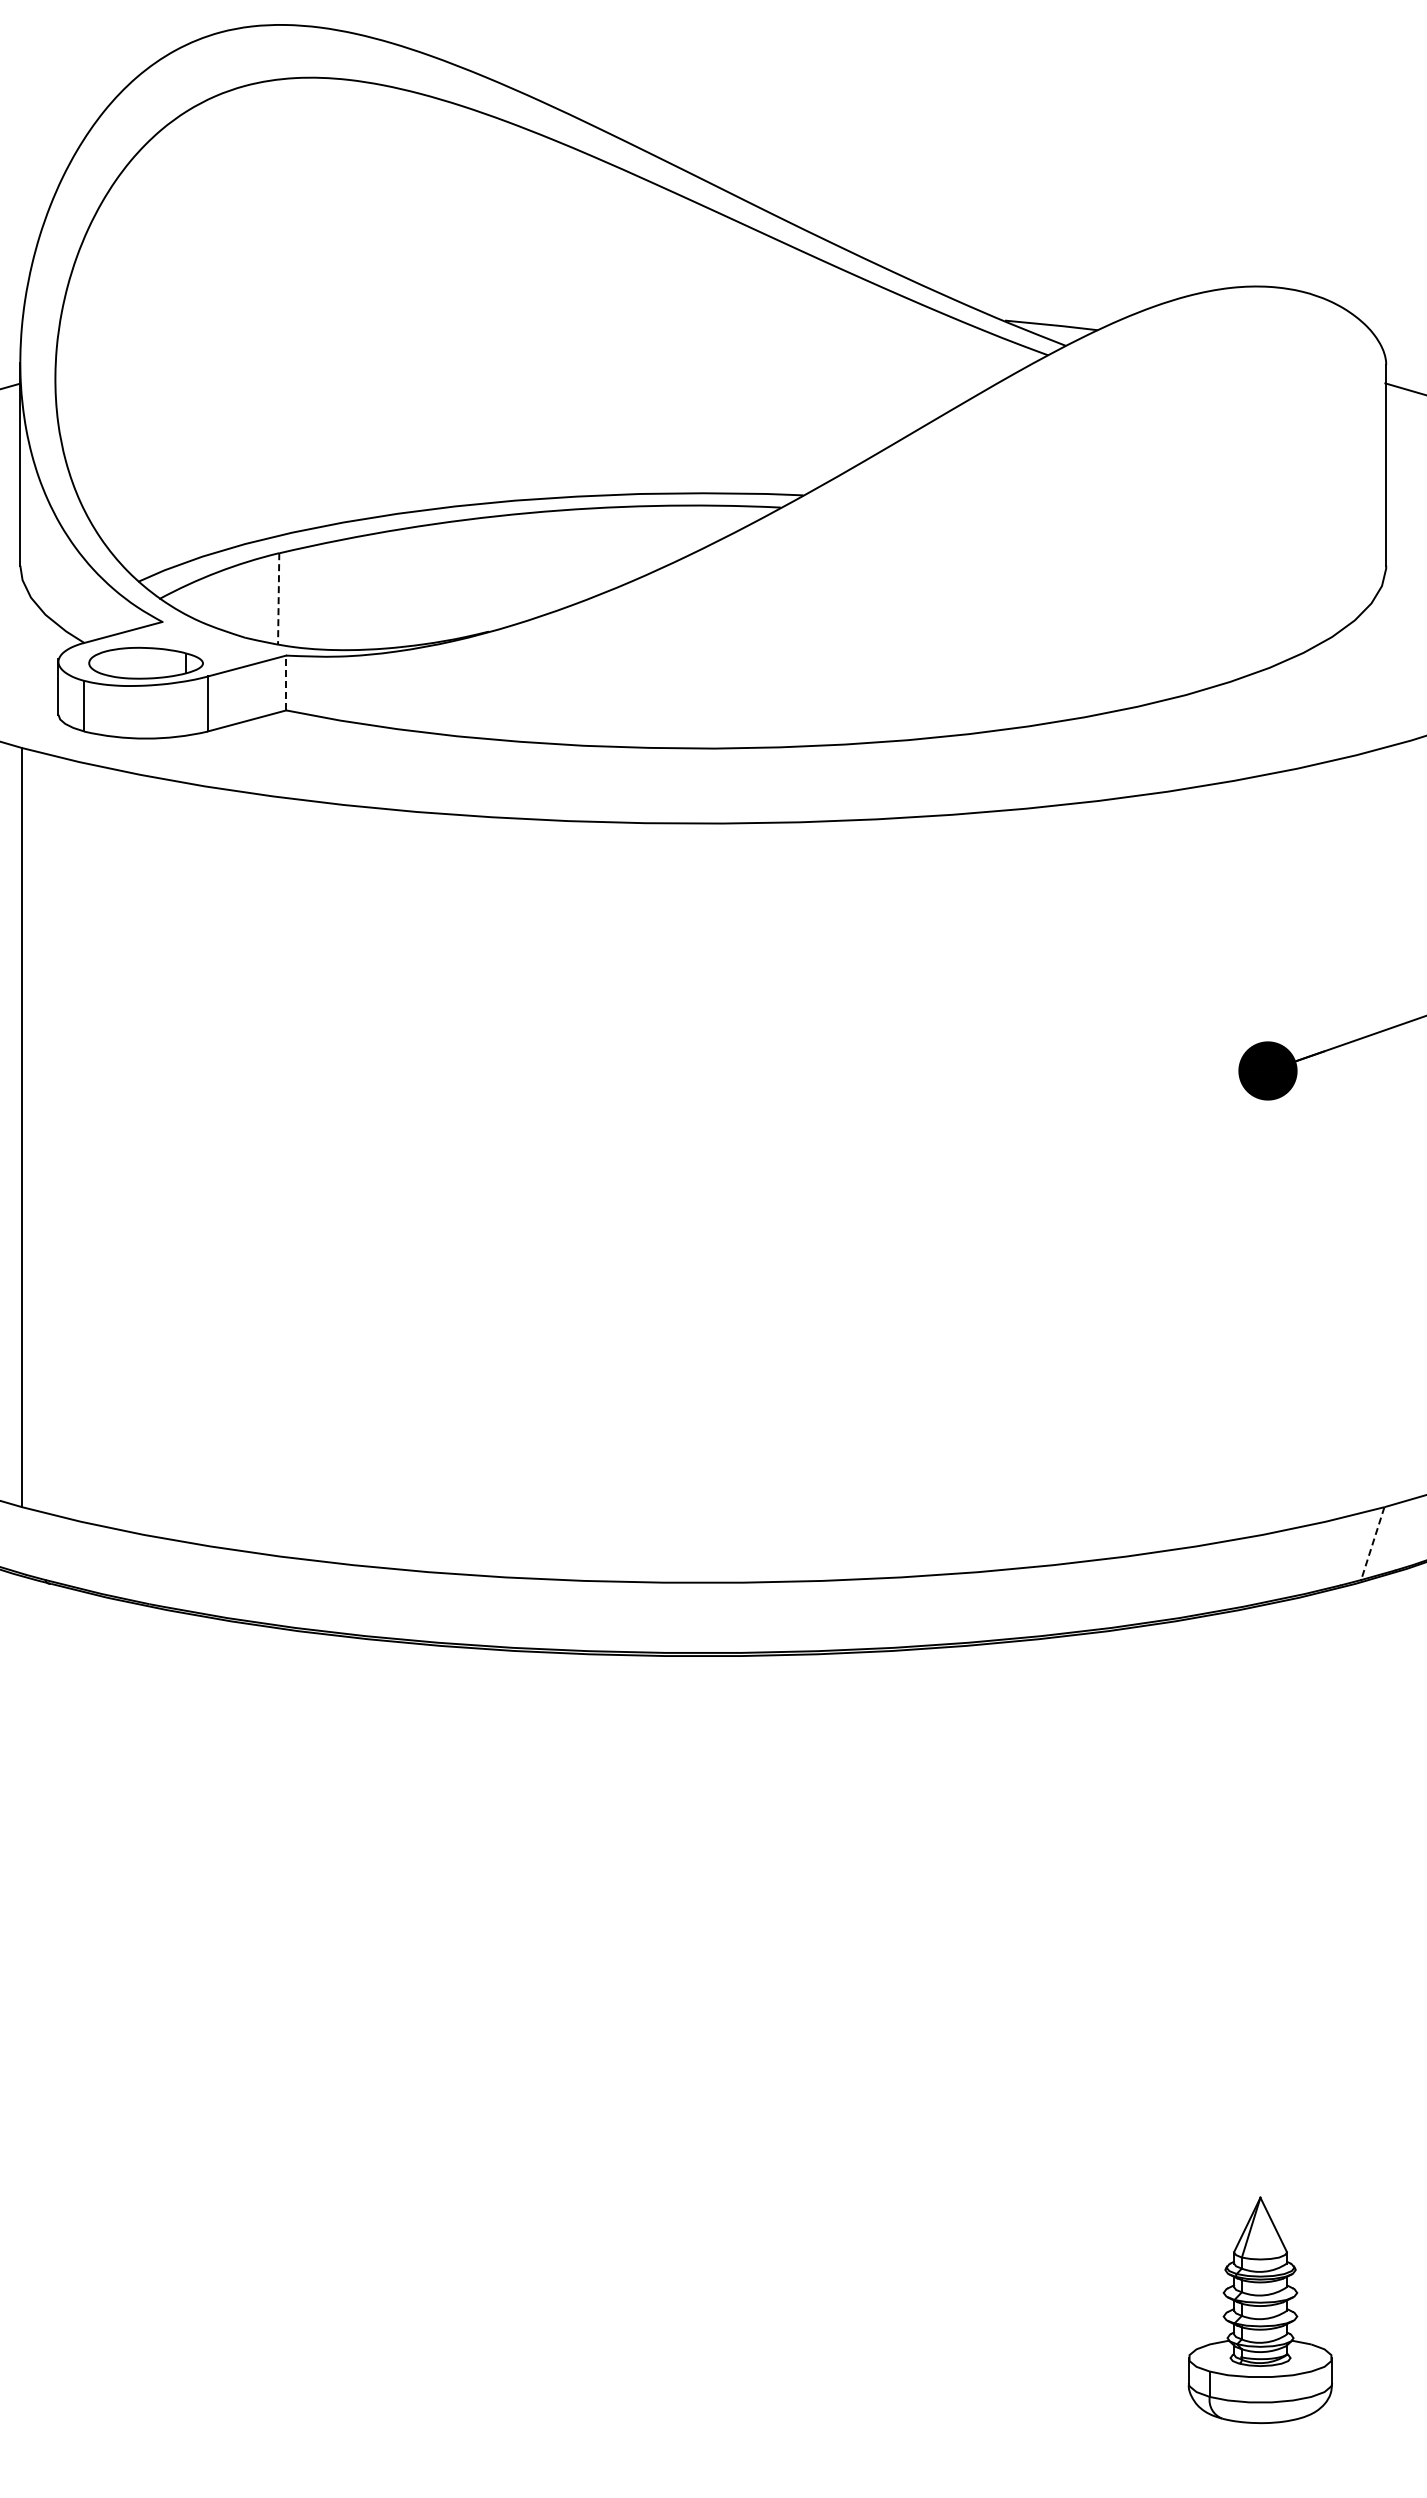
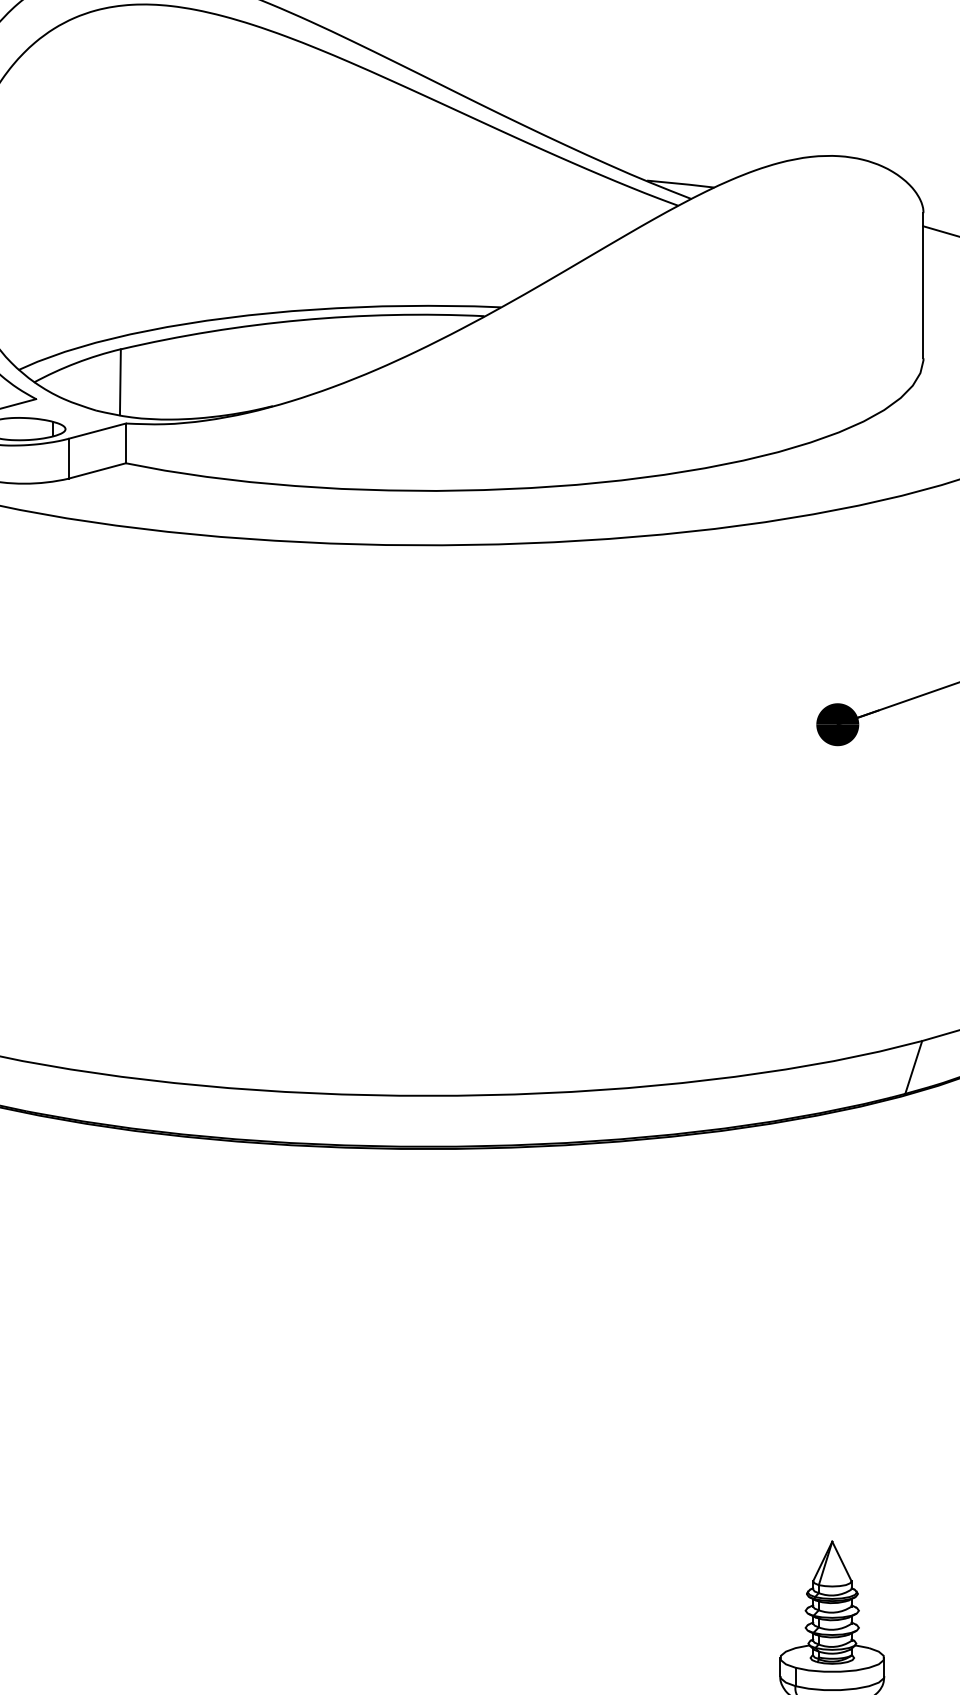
line: (278, 599) -> (120, 382), dashed -> solid
line: (286, 682) -> (126, 443), dashed -> solid
line: (1372, 1544) -> (913, 1068), dashed -> solid

